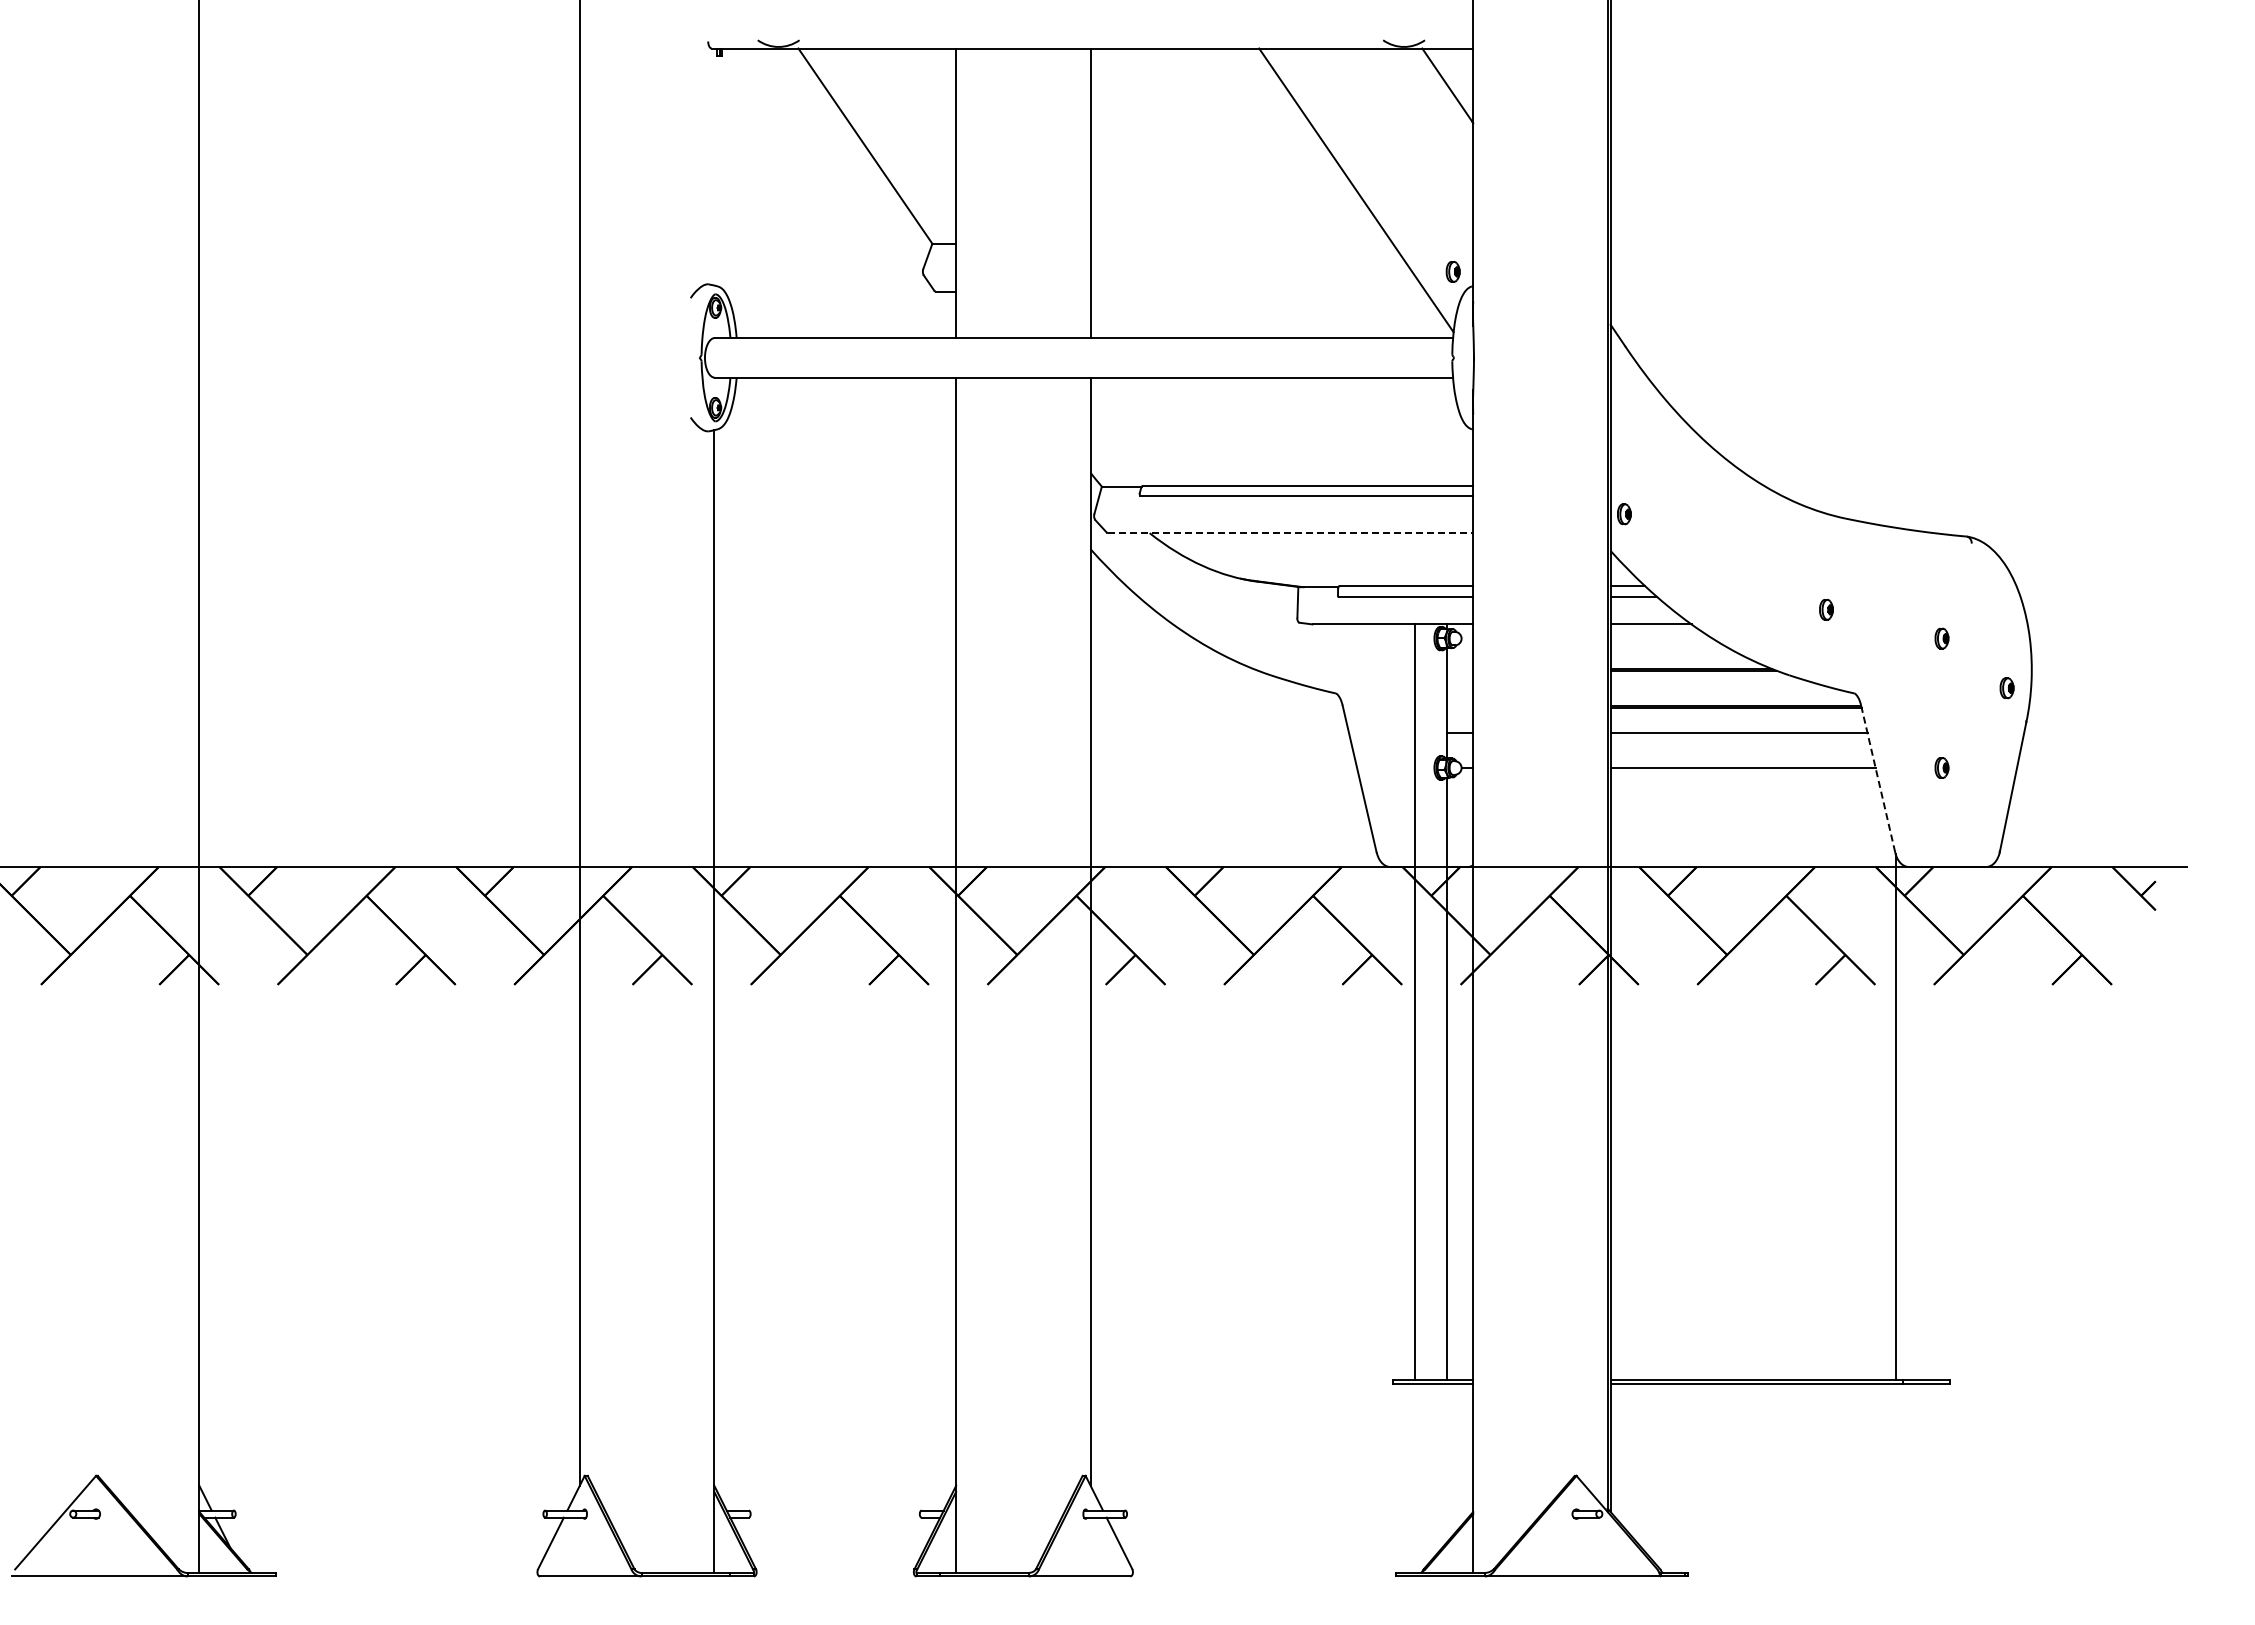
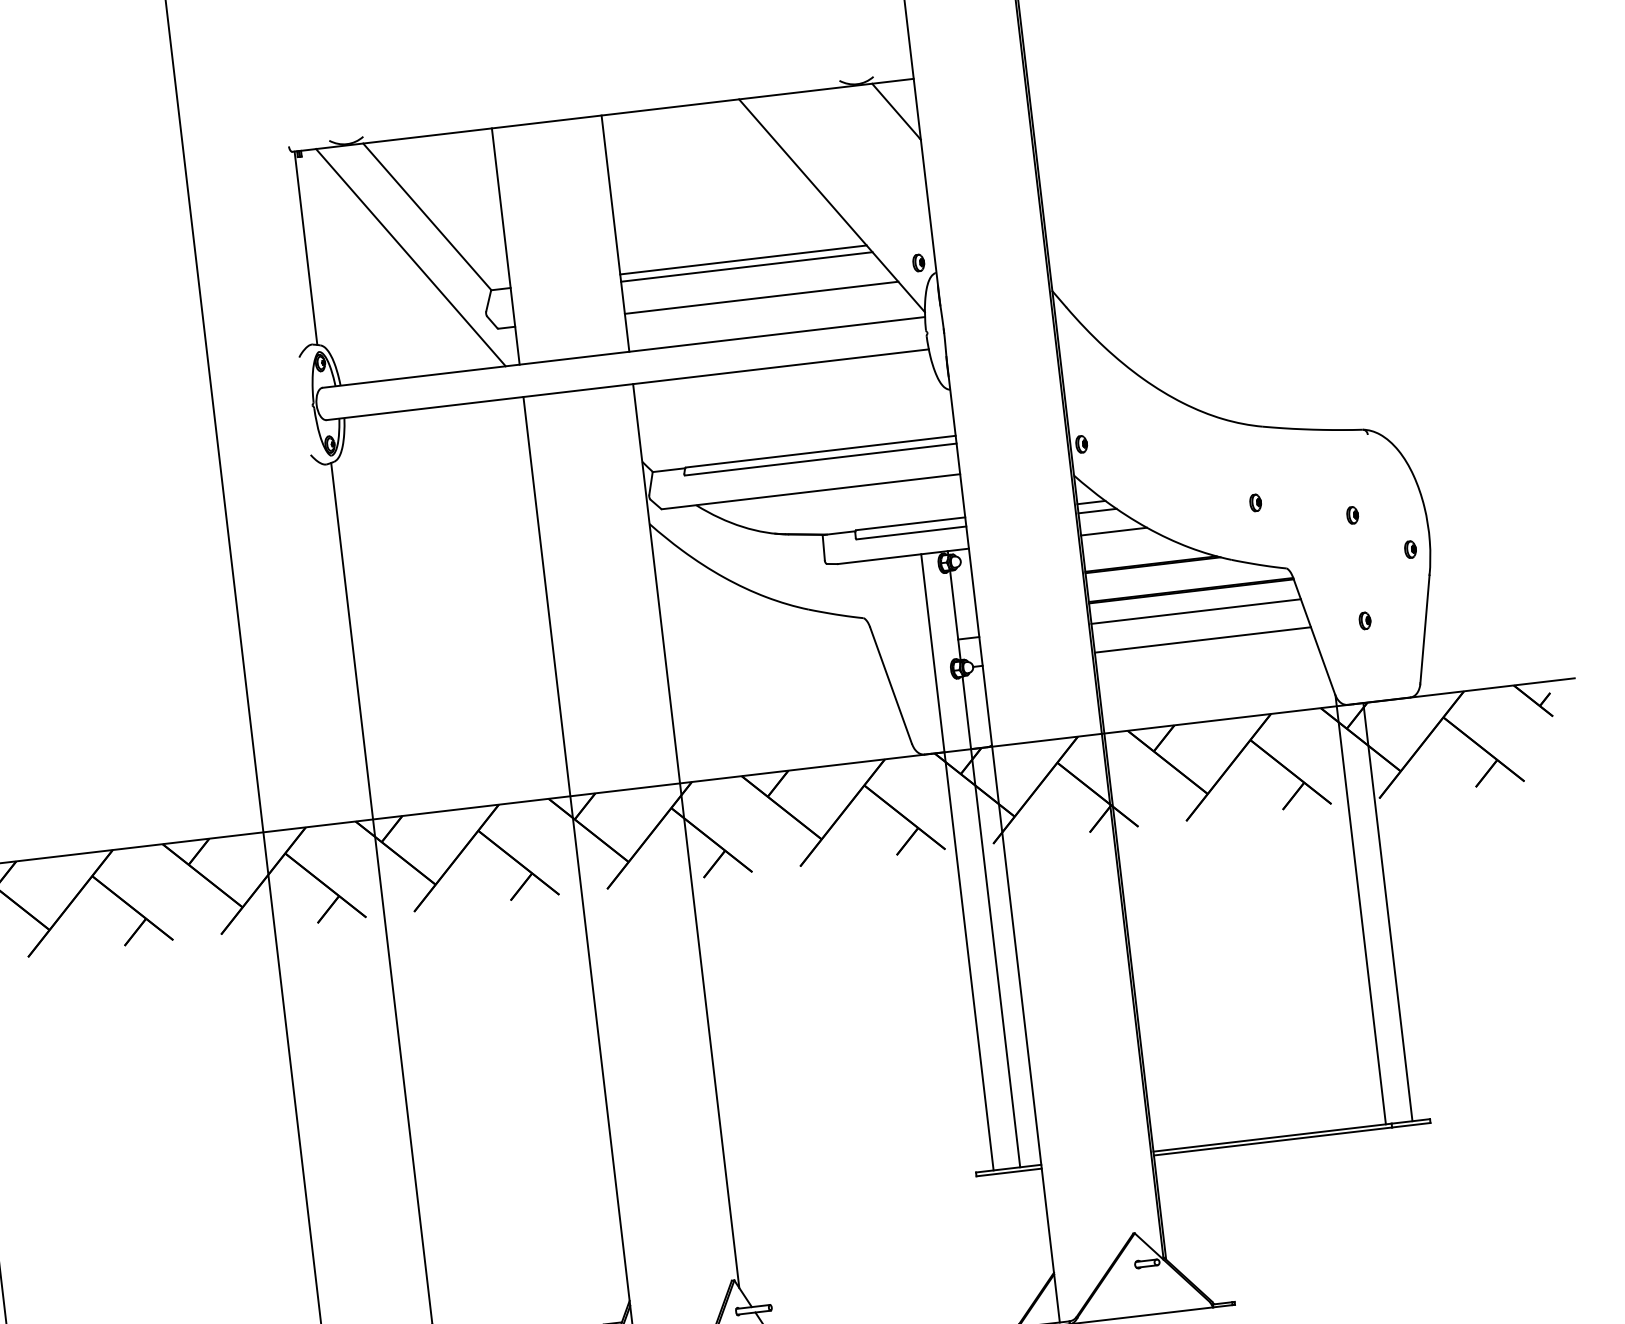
line: (714, 166) -> (306, 247), added
line: (839, 193) -> (410, 257), added
line: (1241, 243) -> (743, 260), added
line: (1244, 252) -> (746, 267), added
line: (1257, 291) -> (761, 297), added
line: (1290, 533) -> (811, 492), dashed -> solid
line: (1878, 778) -> (1314, 635), dashed -> solid
line: (1928, 1123) -> (1388, 912), added

